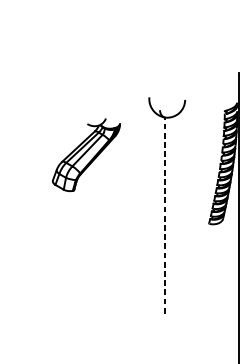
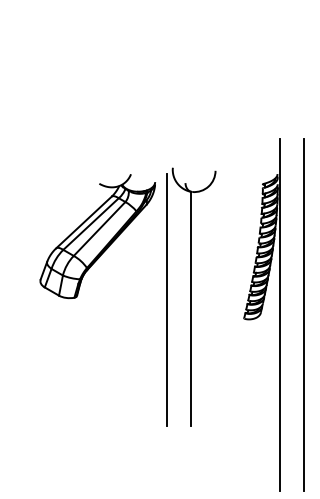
part: (86, 154) -> (97, 236), size x1.43
line: (144, 207) -> (167, 299), added
line: (164, 215) -> (190, 308), dashed -> solid

